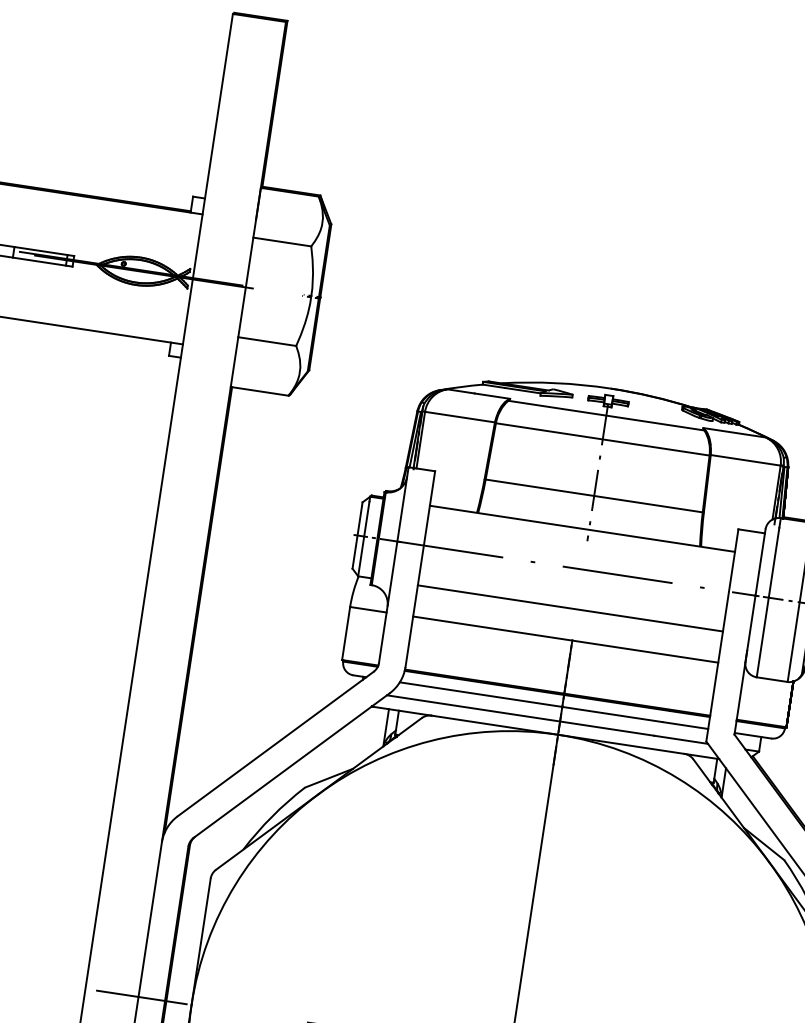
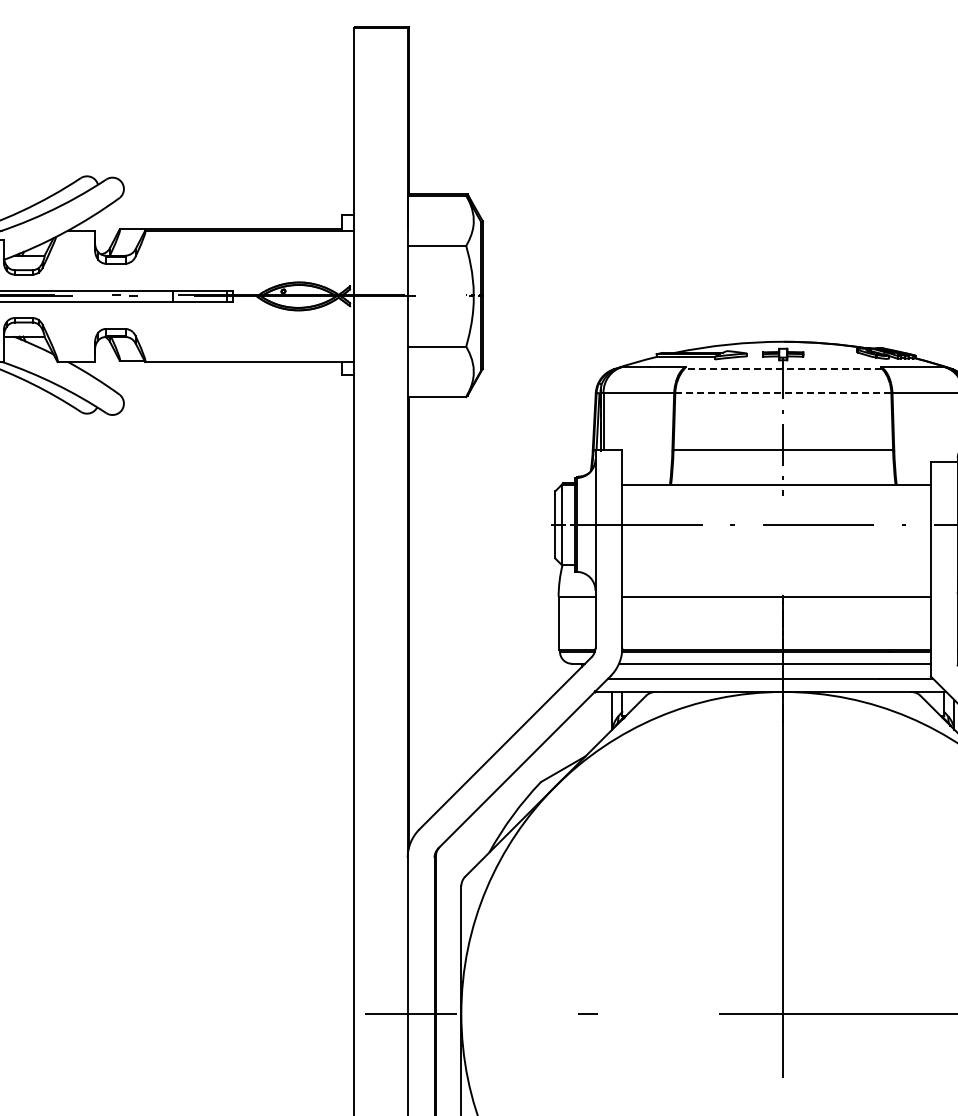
line: (605, 415) -> (782, 369), solid -> dashed
line: (601, 439) -> (782, 393), solid -> dashed
line: (570, 608) -> (776, 565), removed

